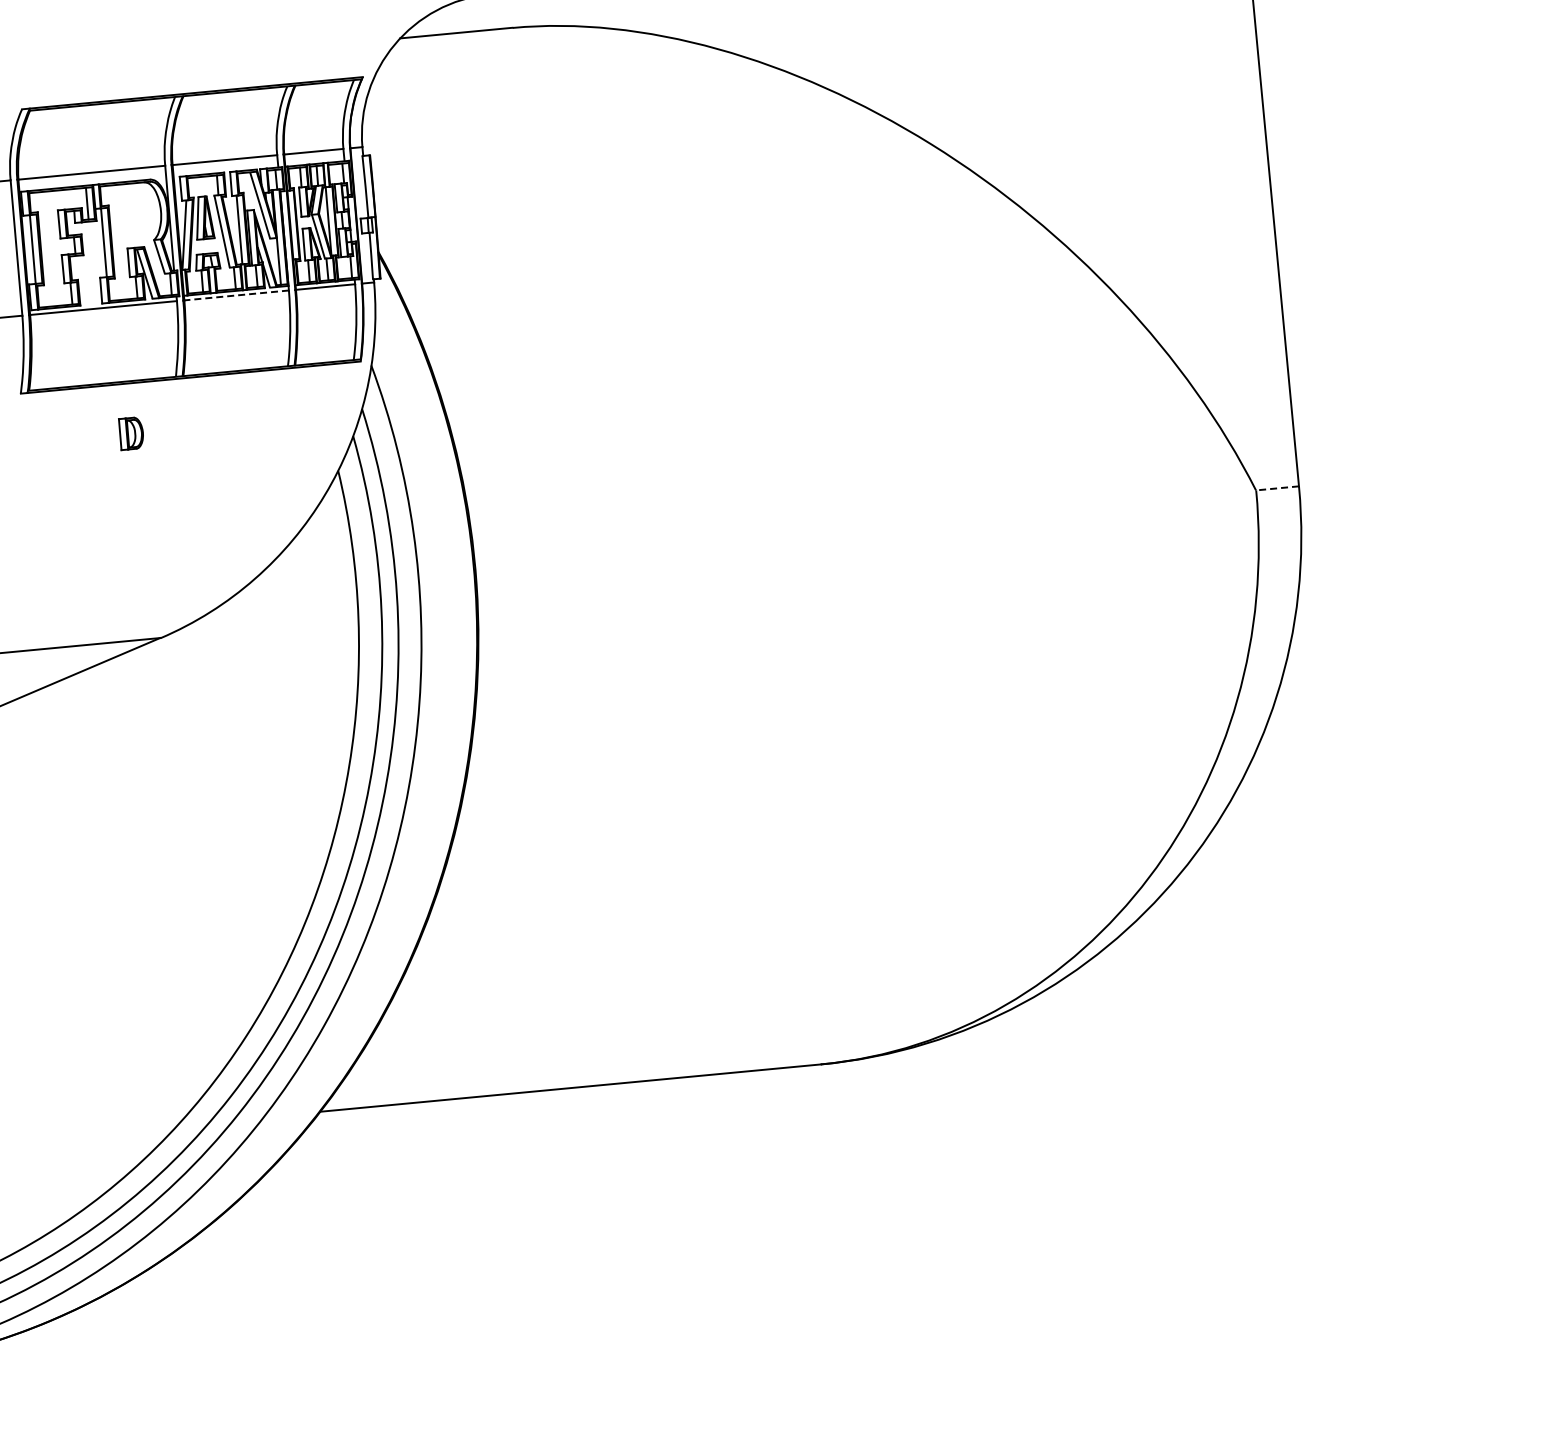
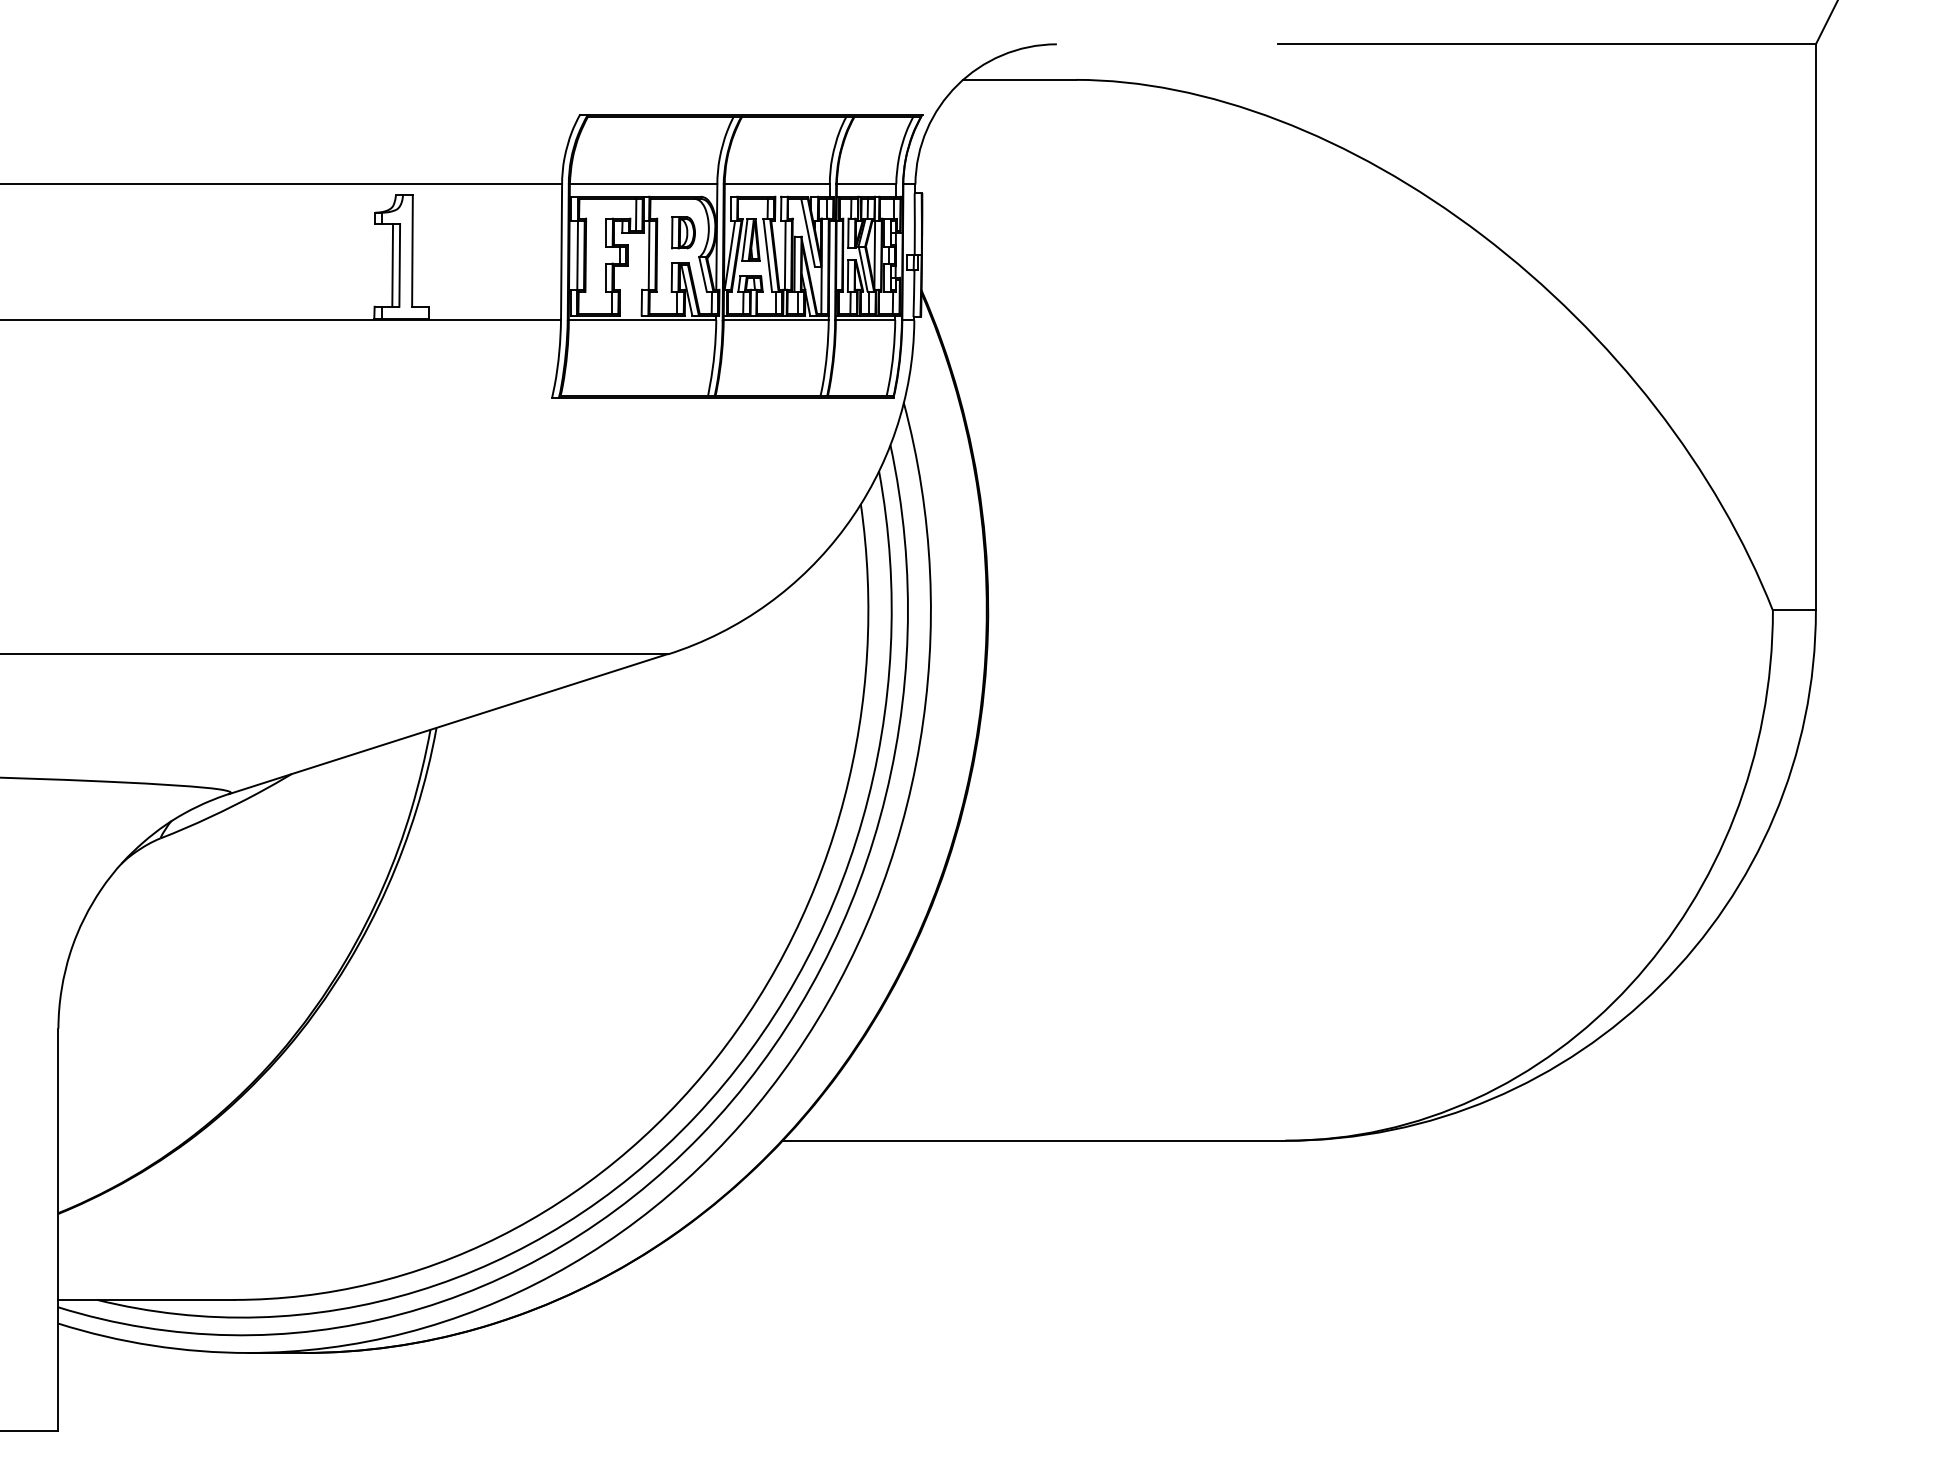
line: (236, 295) -> (776, 320), dashed -> solid
part: (131, 433) -> (683, 232), moved
line: (1277, 488) -> (1794, 610), dashed -> solid

